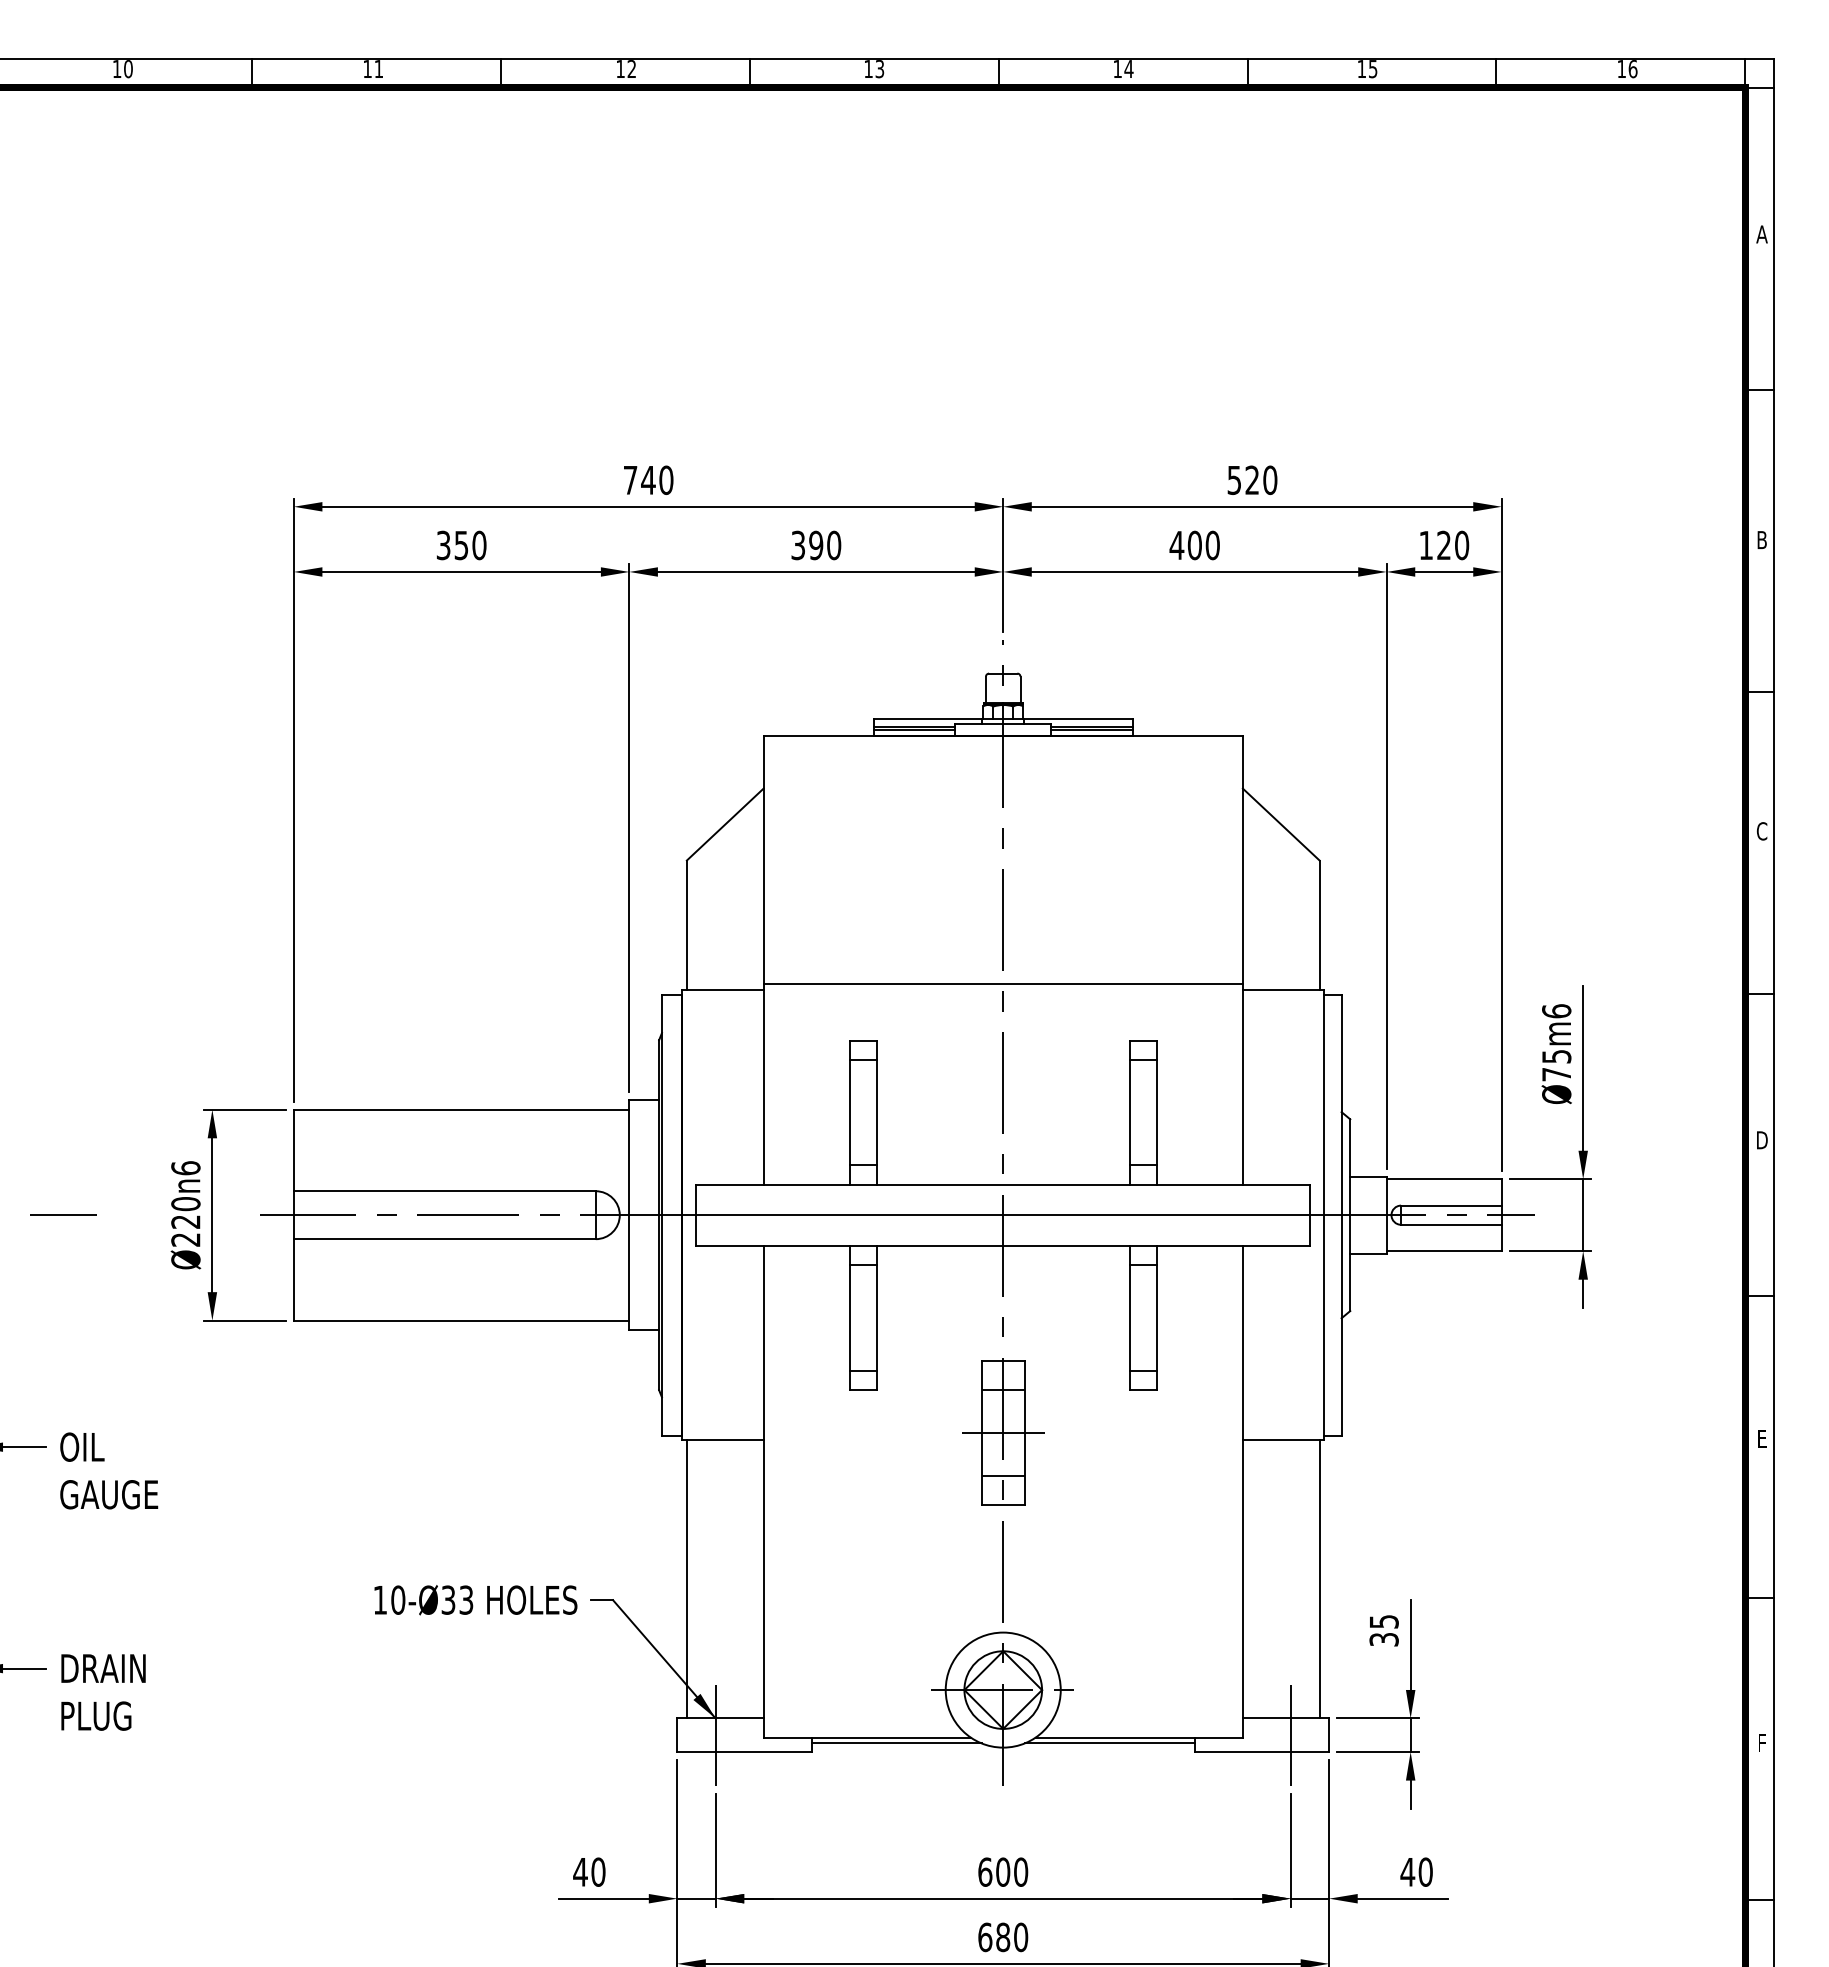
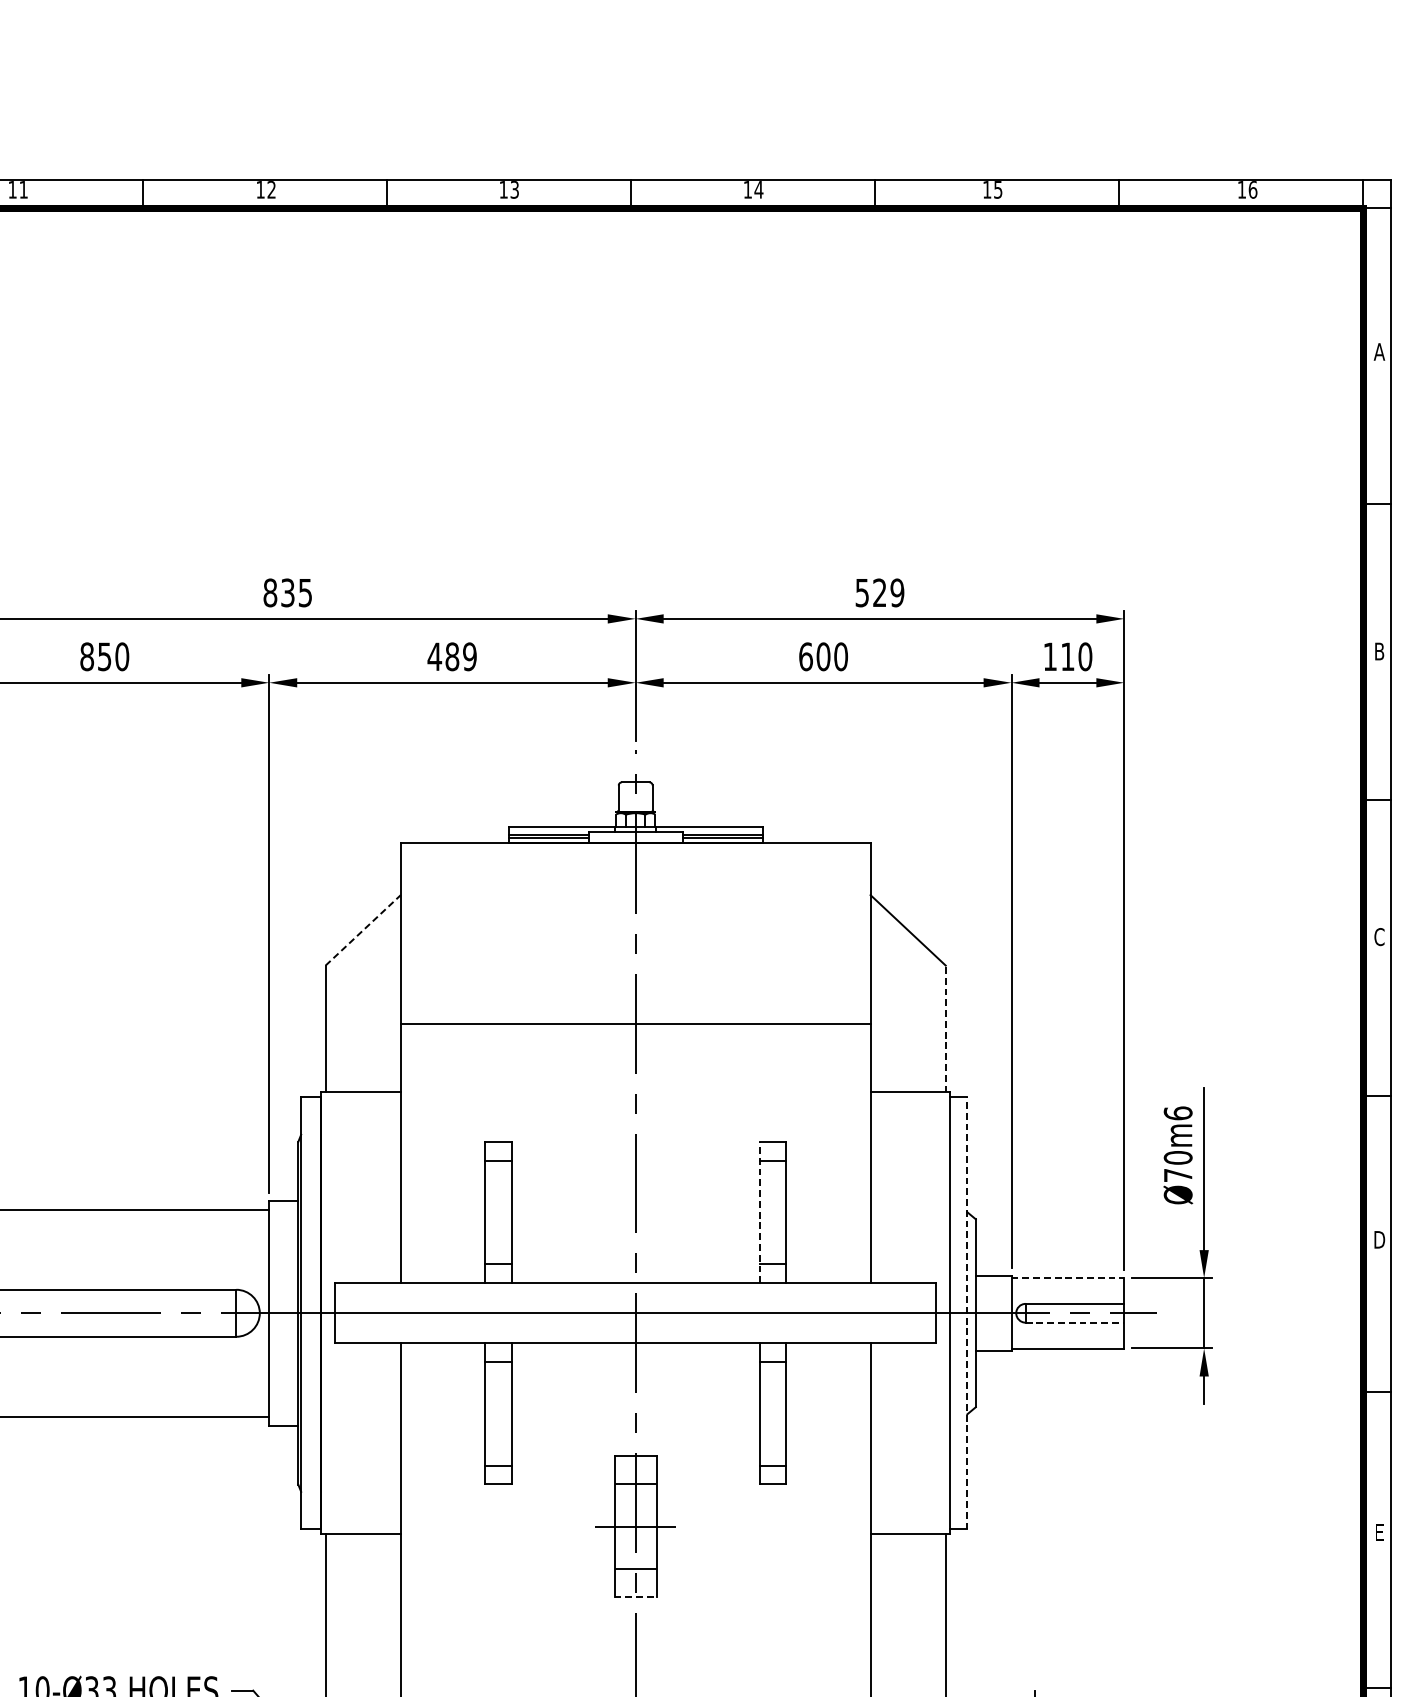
text: (648, 480) -> (287, 593), 740 -> 835
text: (1270, 480) -> (897, 593), 520 -> 529
text: (1443, 544) -> (1067, 655), 120 -> 110
text: (443, 545) -> (87, 656), 350 -> 850
text: (815, 545) -> (451, 656), 390 -> 489
text: (1176, 545) -> (805, 656), 400 -> 600
line: (725, 824) -> (363, 930), solid -> dashed
line: (1319, 925) -> (945, 1029), solid -> dashed
line: (1002, 983) -> (634, 1023), moved
text: (1556, 1056) -> (1177, 1157), Ø75m6 -> Ø70m6
line: (1129, 1112) -> (759, 1212), solid -> dashed
line: (1444, 1179) -> (1068, 1278), solid -> dashed
line: (1341, 1214) -> (967, 1312), solid -> dashed
line: (1451, 1224) -> (1075, 1322), solid -> dashed
line: (1003, 1504) -> (635, 1596), solid -> dashed

